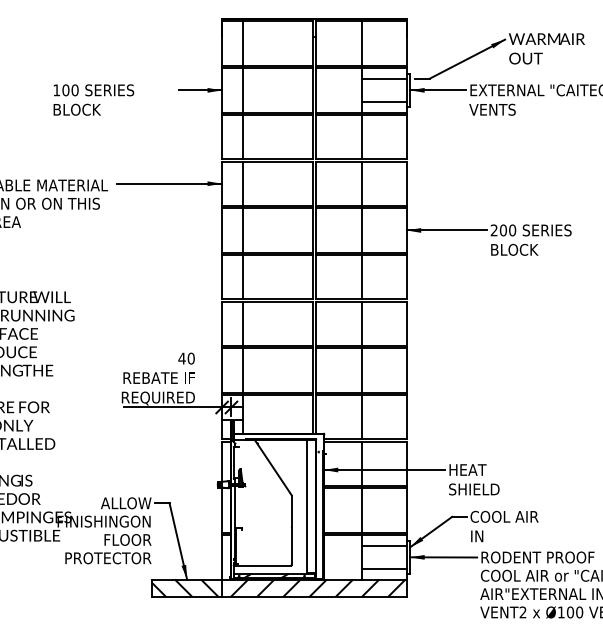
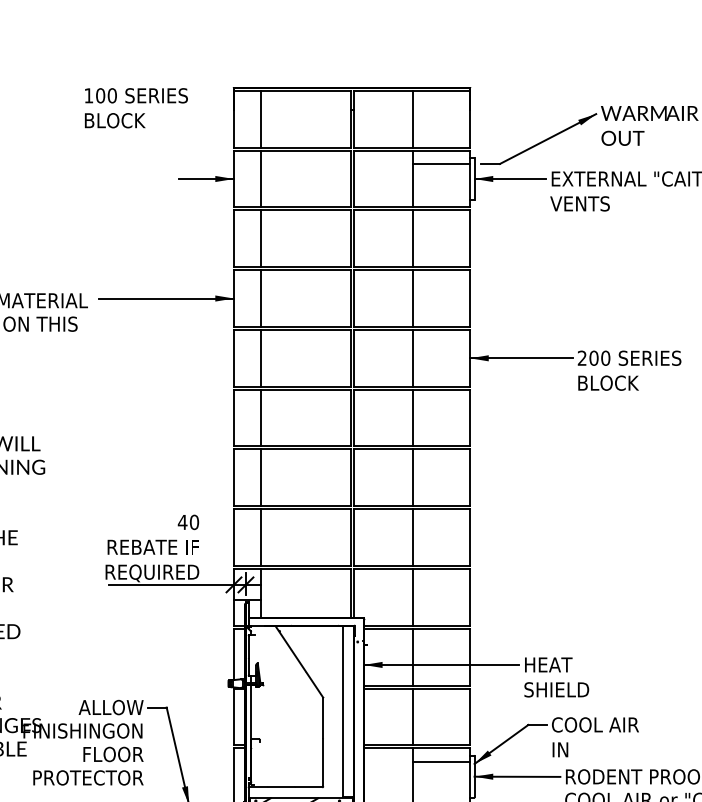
text: (93, 99) -> (135, 107), moved
line: (384, 102) -> (441, 194), removed
line: (384, 569) -> (441, 792), removed

